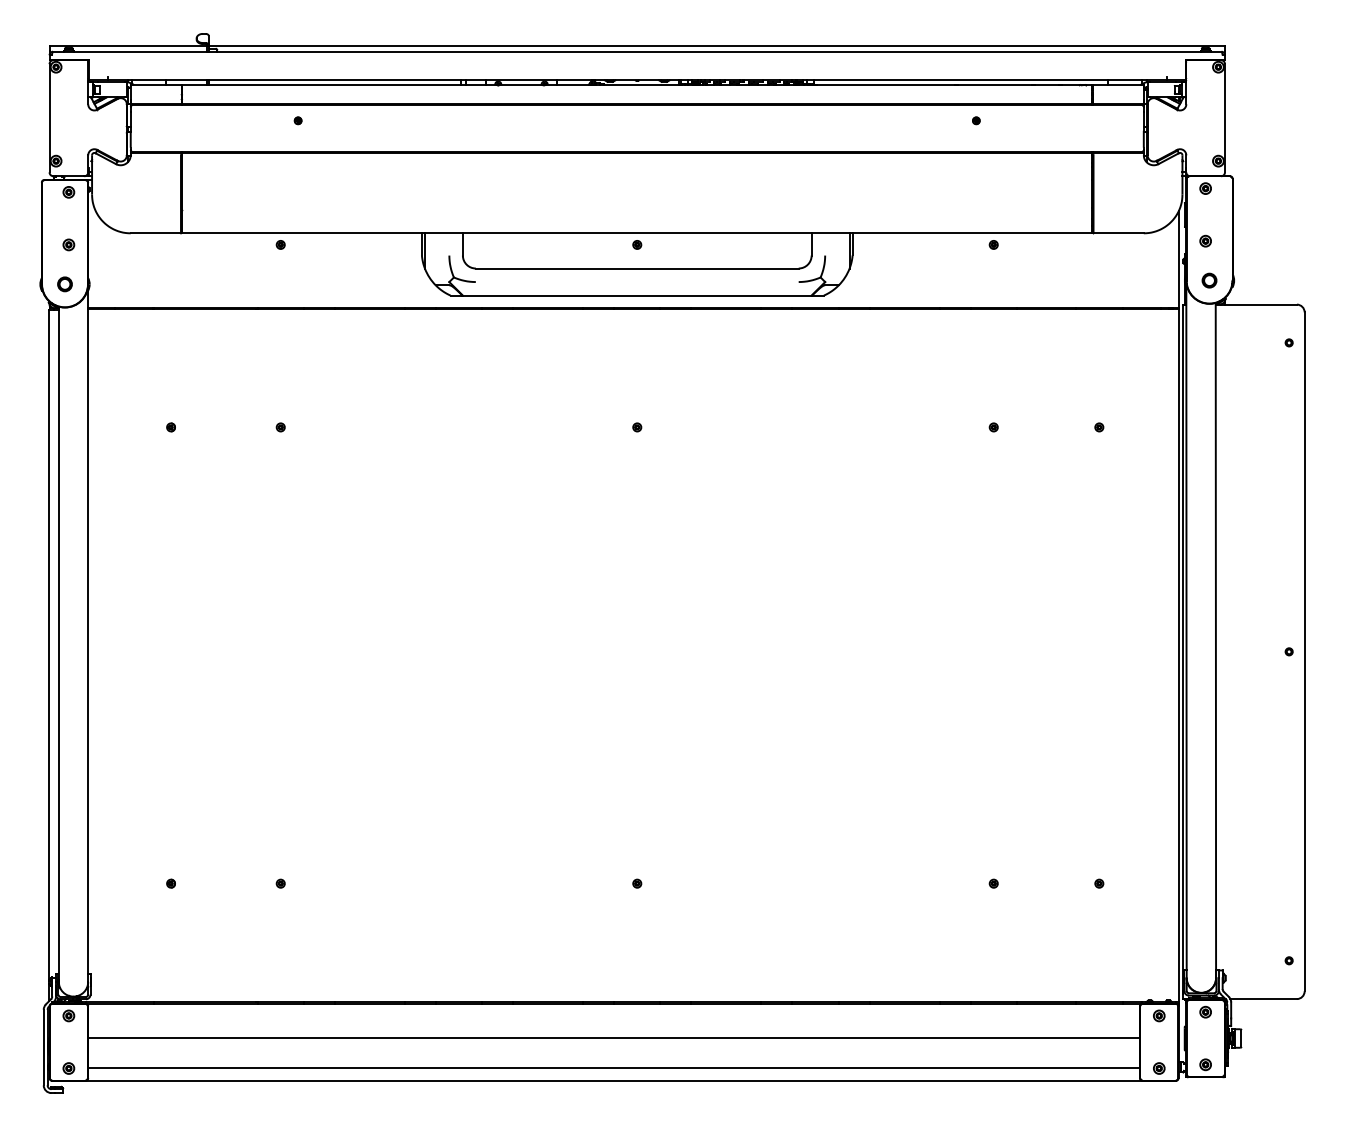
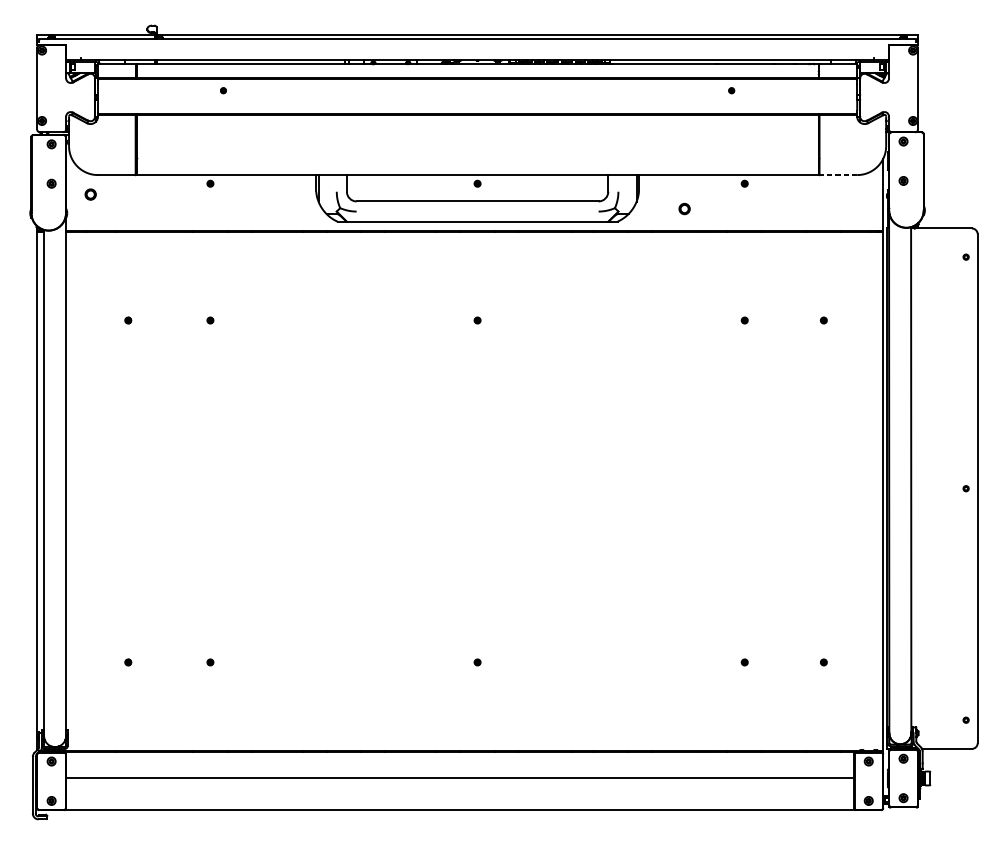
line: (1118, 233) -> (838, 175), solid -> dashed
part: (1209, 280) -> (684, 208), moved
part: (64, 284) -> (90, 194), moved
line: (613, 1067) -> (459, 800), removed

